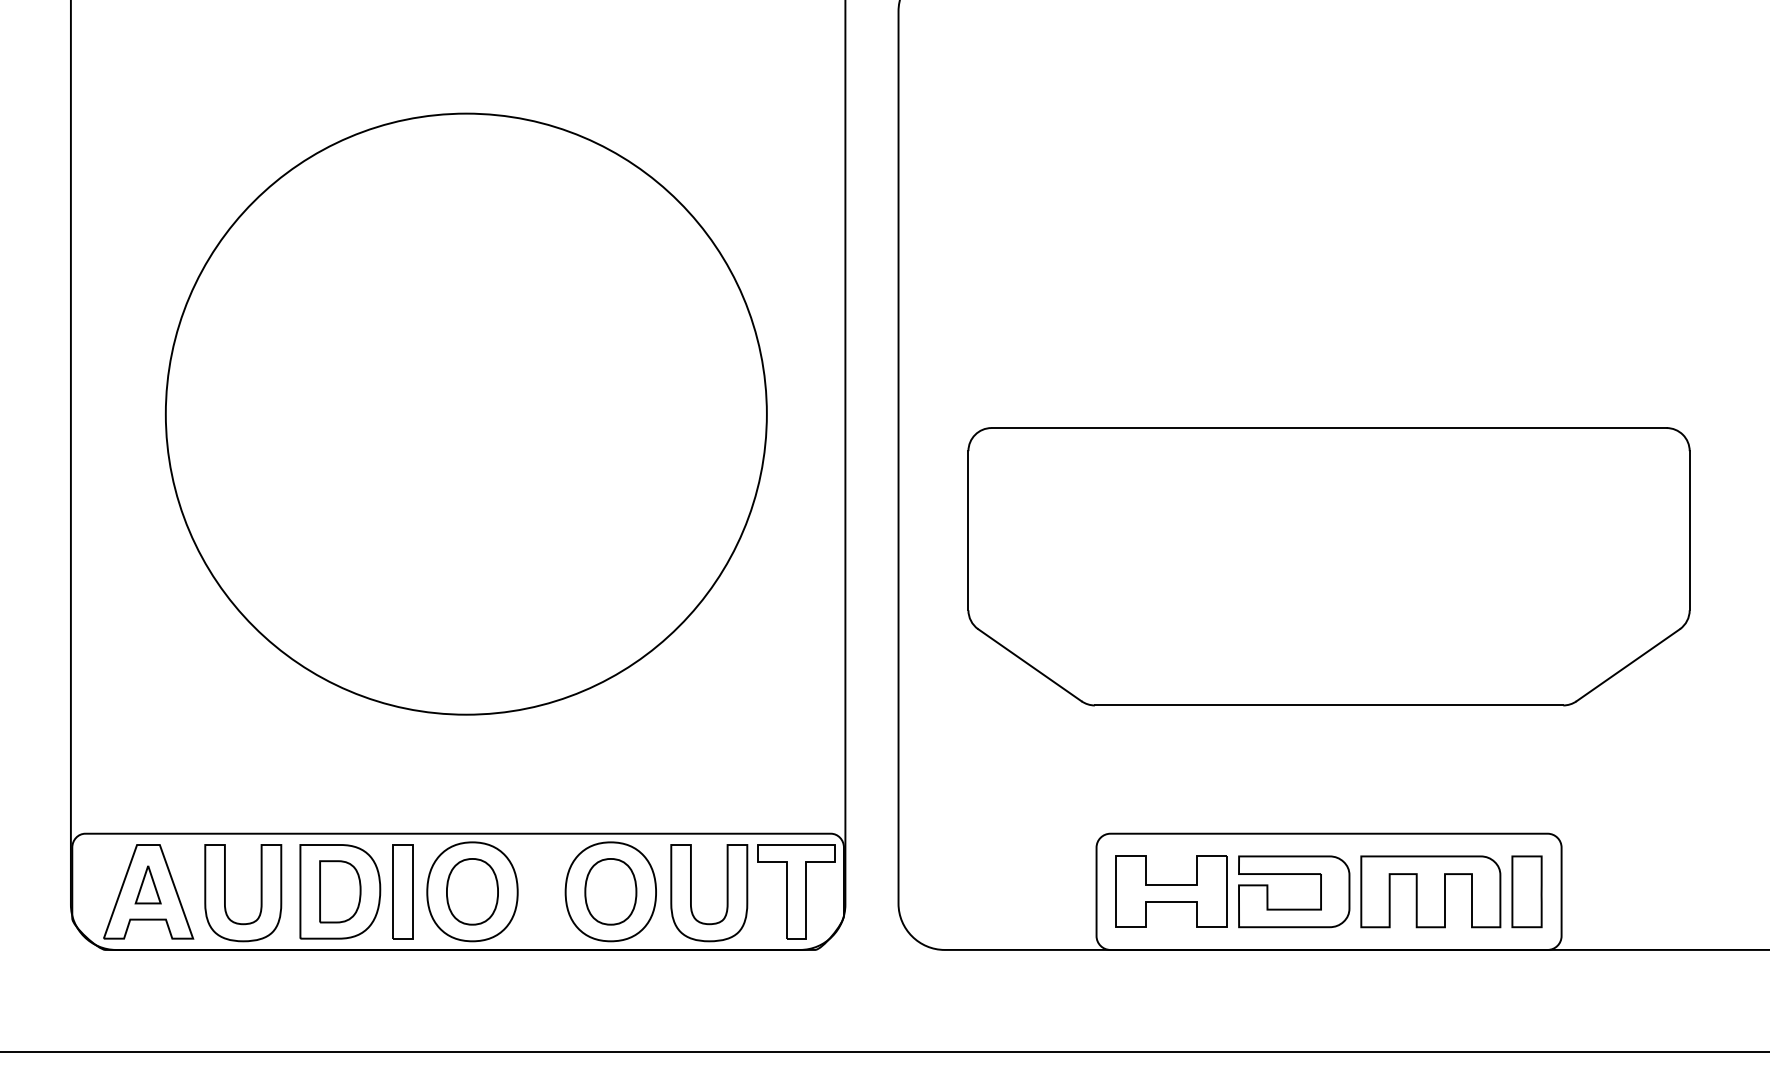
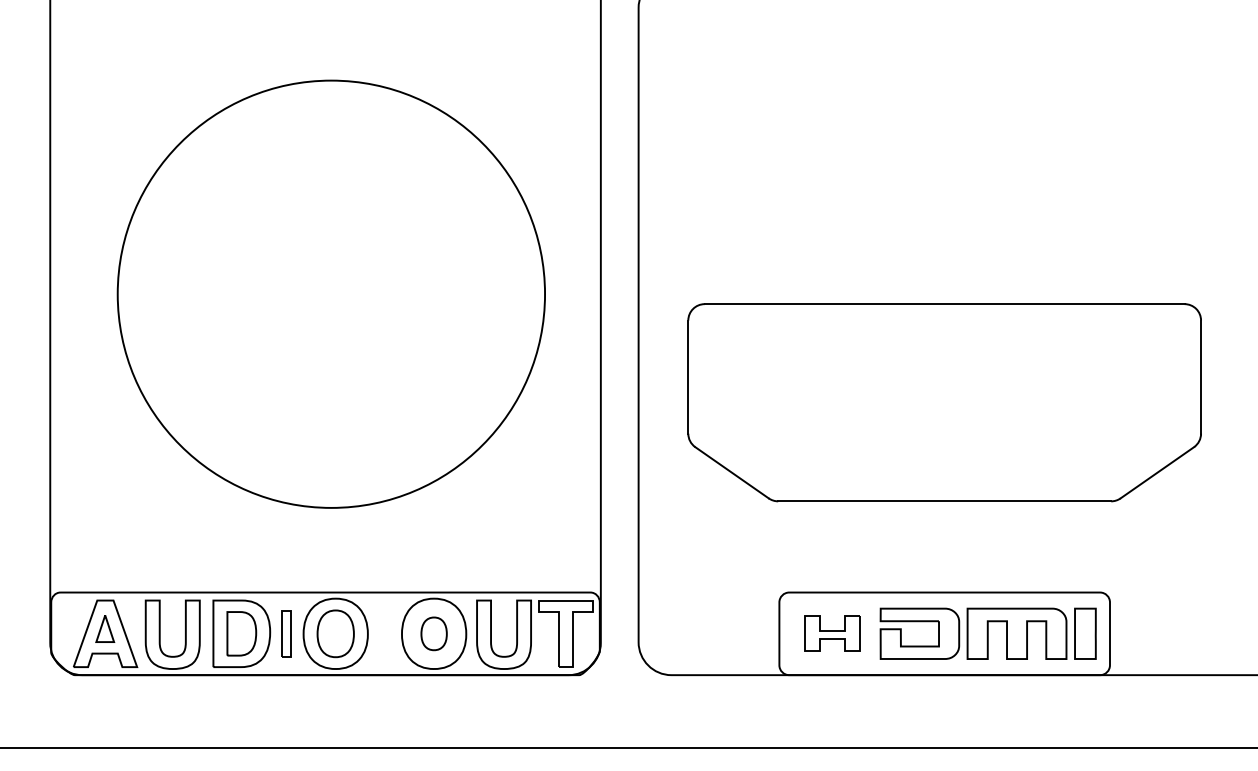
part: (402, 891) -> (285, 633), size x0.7
part: (610, 891) -> (433, 633), size x0.7
part: (1171, 891) -> (832, 633), size x0.7

